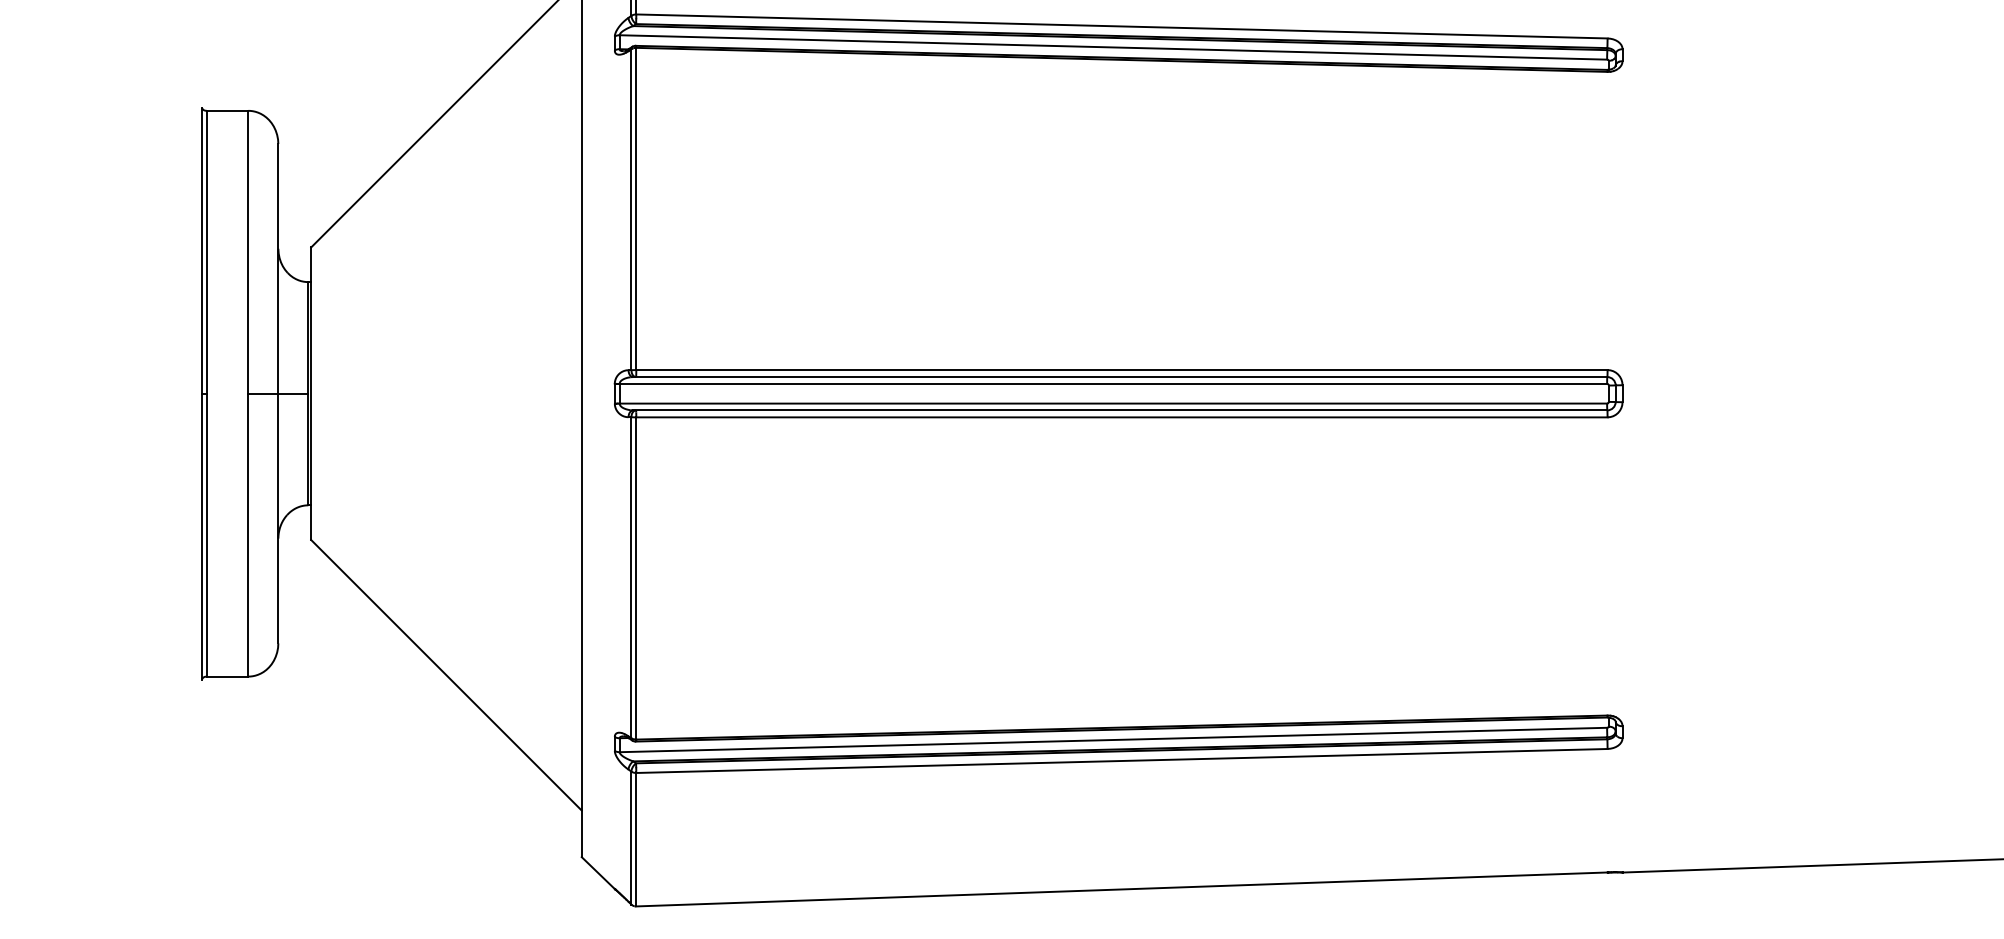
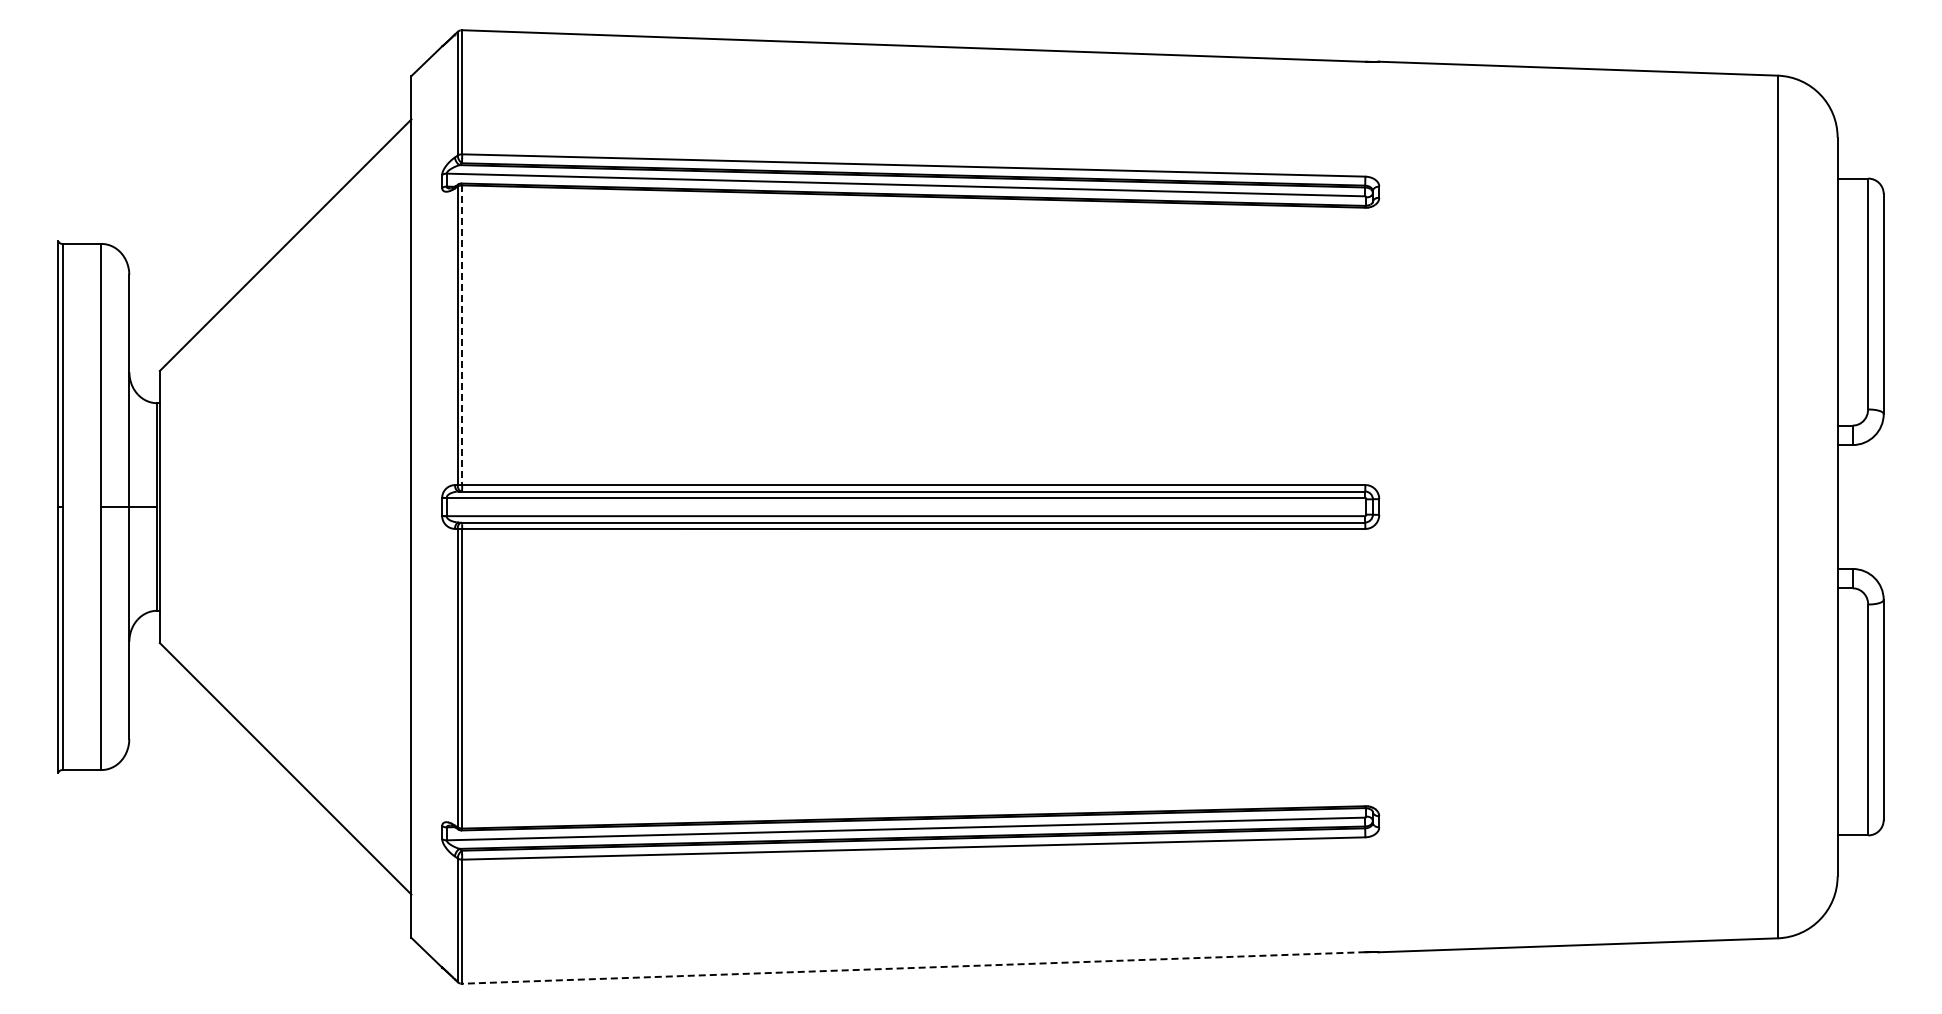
line: (636, 209) -> (462, 335), solid -> dashed
line: (1121, 888) -> (913, 967), solid -> dashed

